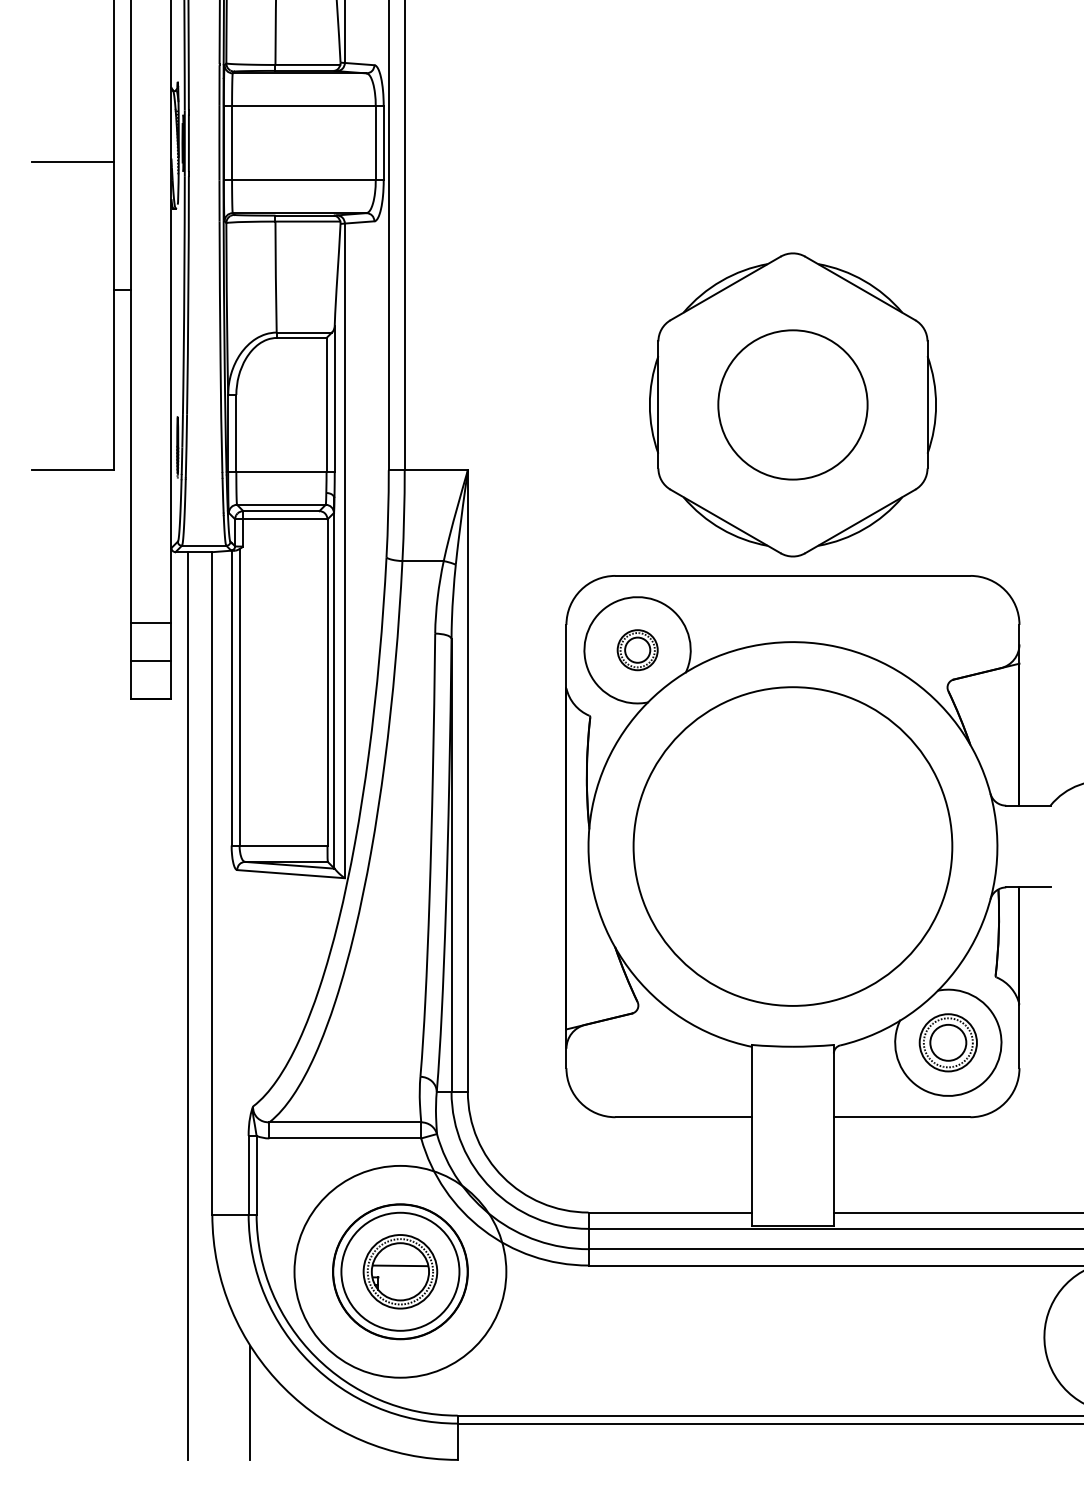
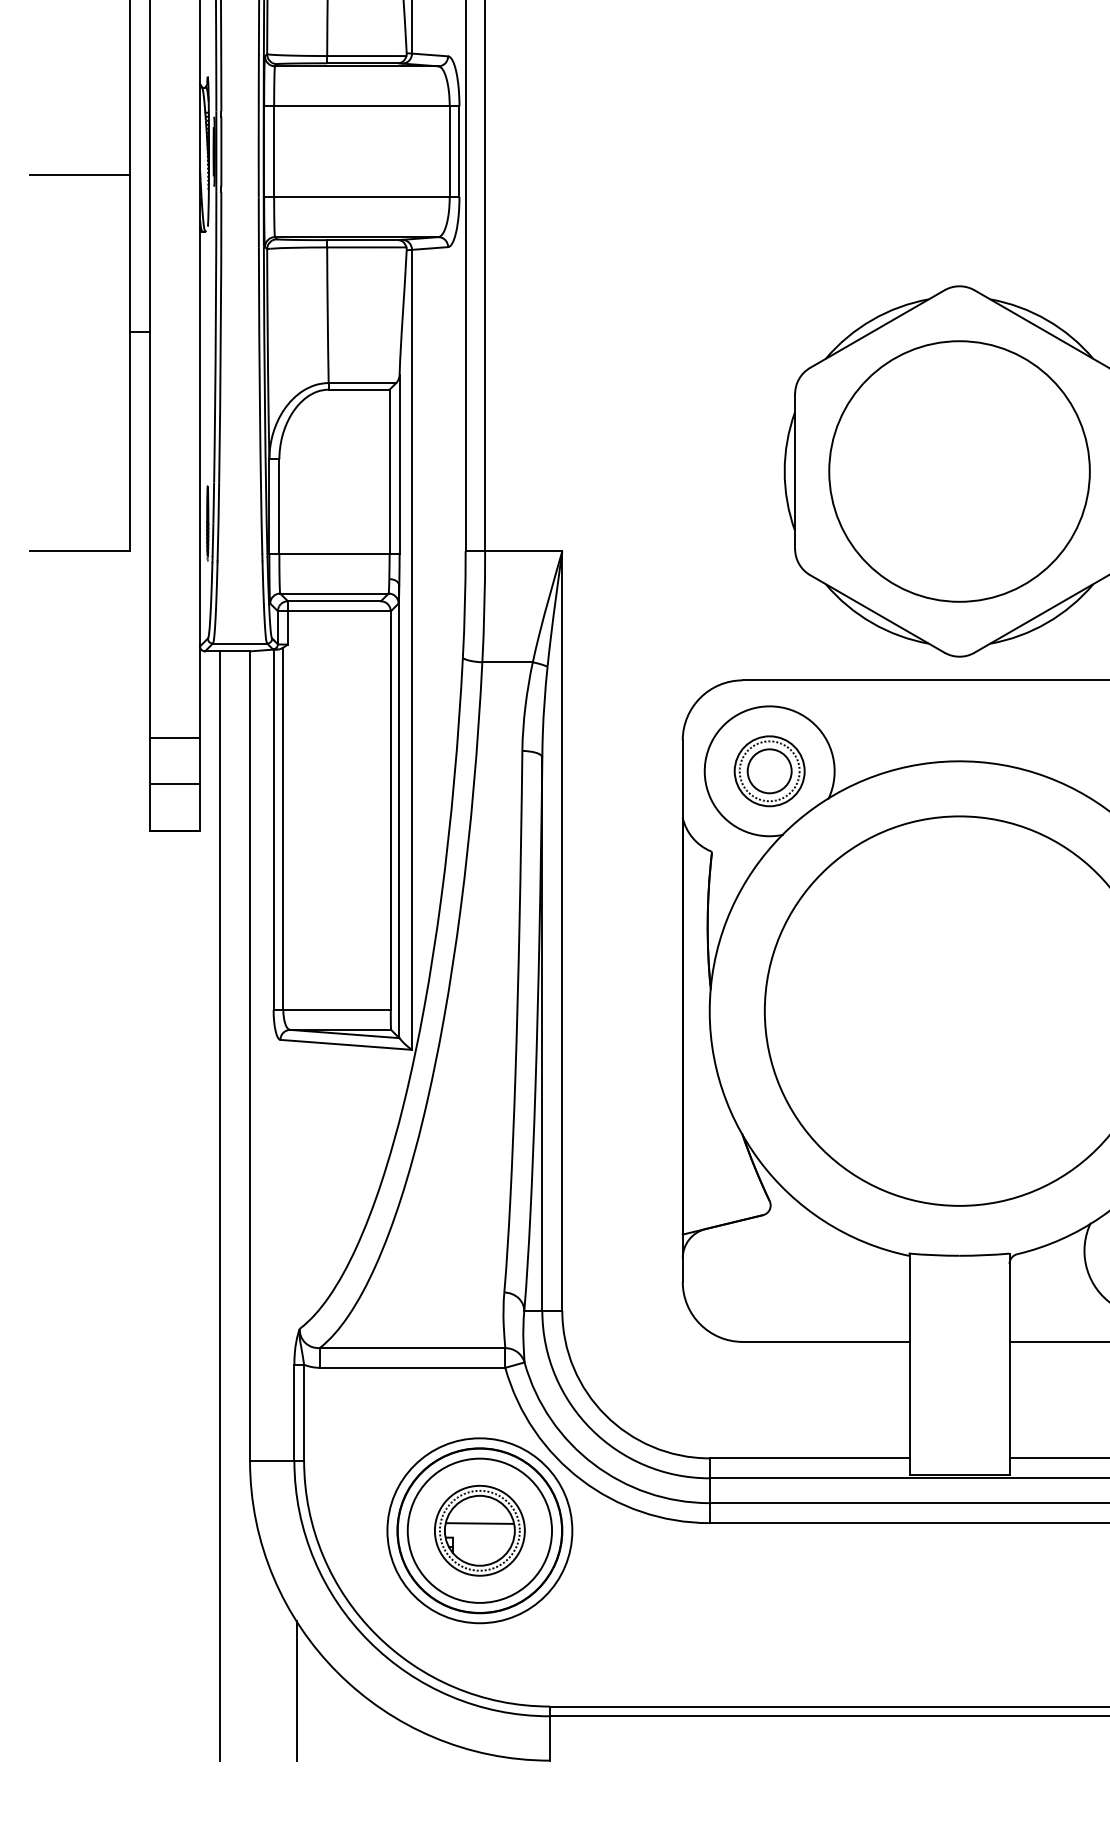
circle: (792, 404) -> (958, 470), size x1.43
part: (637, 649) -> (769, 770), size x1.43
circle: (400, 1271) -> (479, 1530), size x0.71

